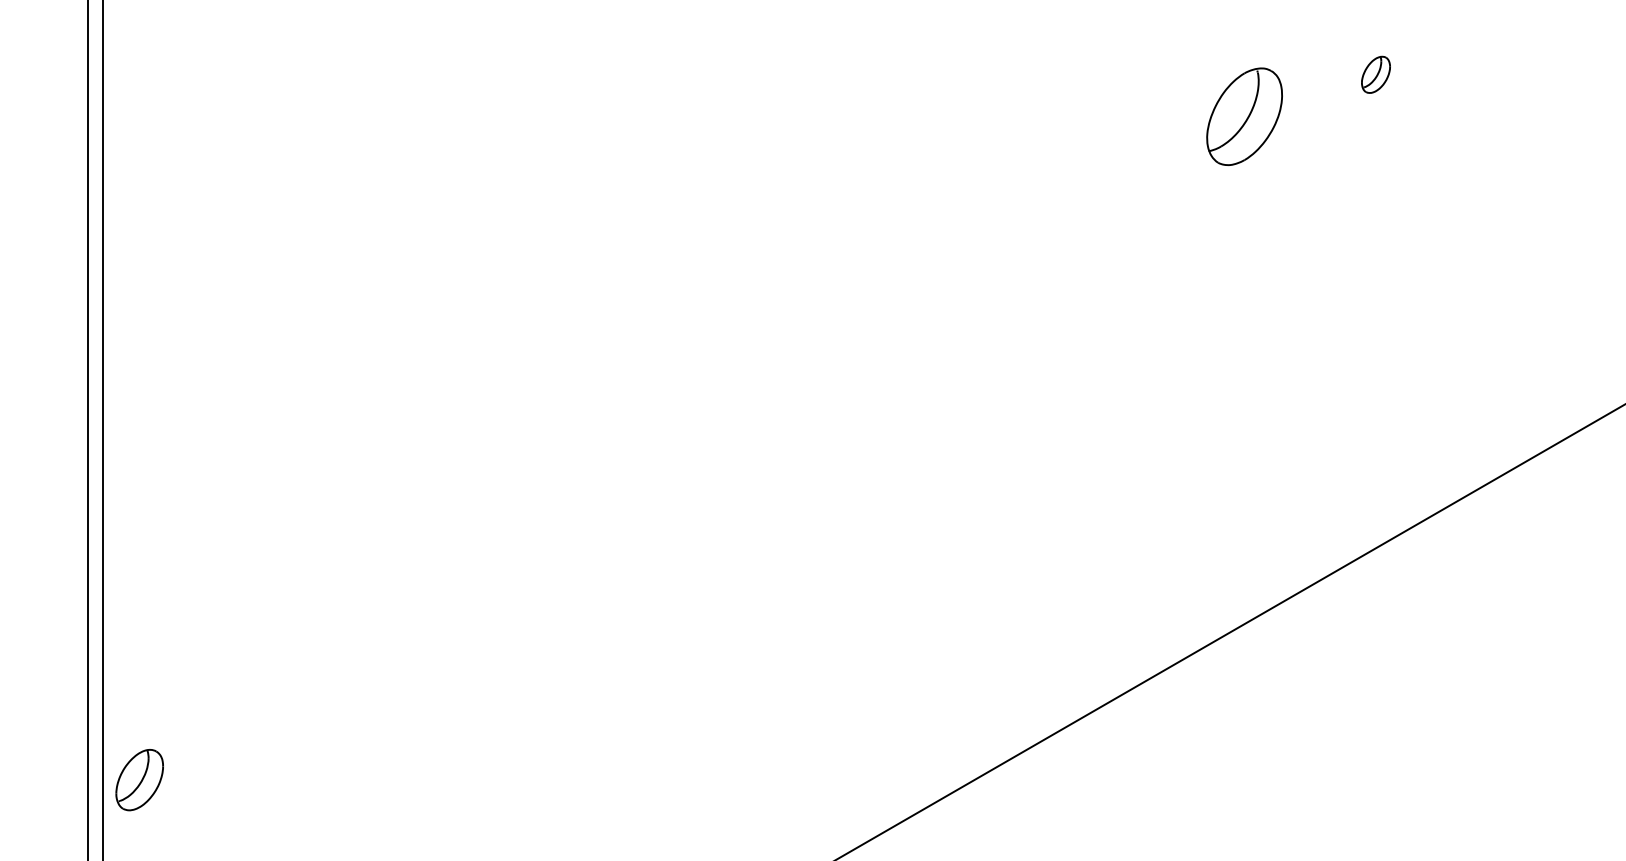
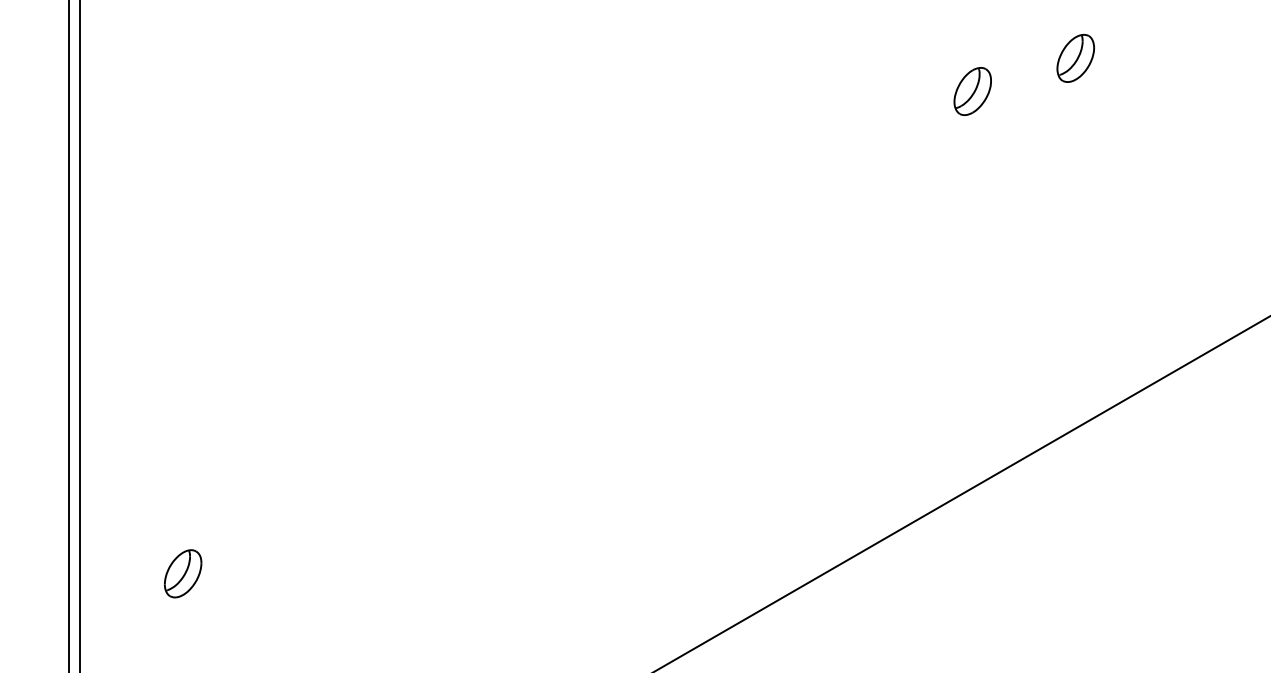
part: (1375, 74) -> (1075, 58), size x1.67
part: (1244, 117) -> (972, 91), size x0.62
part: (140, 779) -> (183, 573), moved

